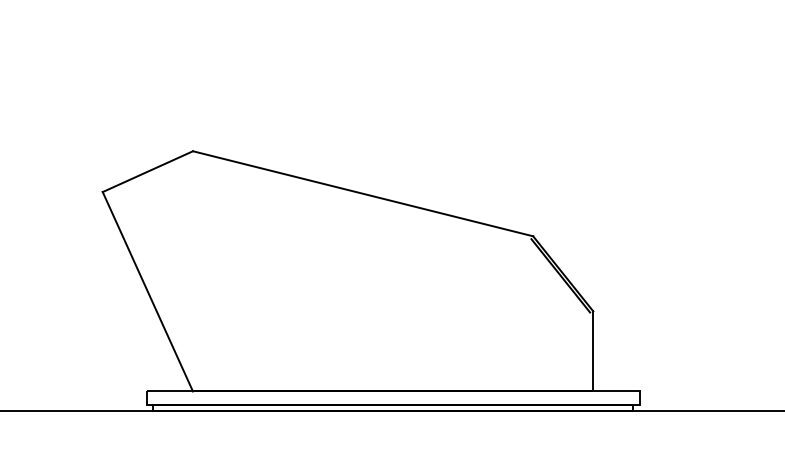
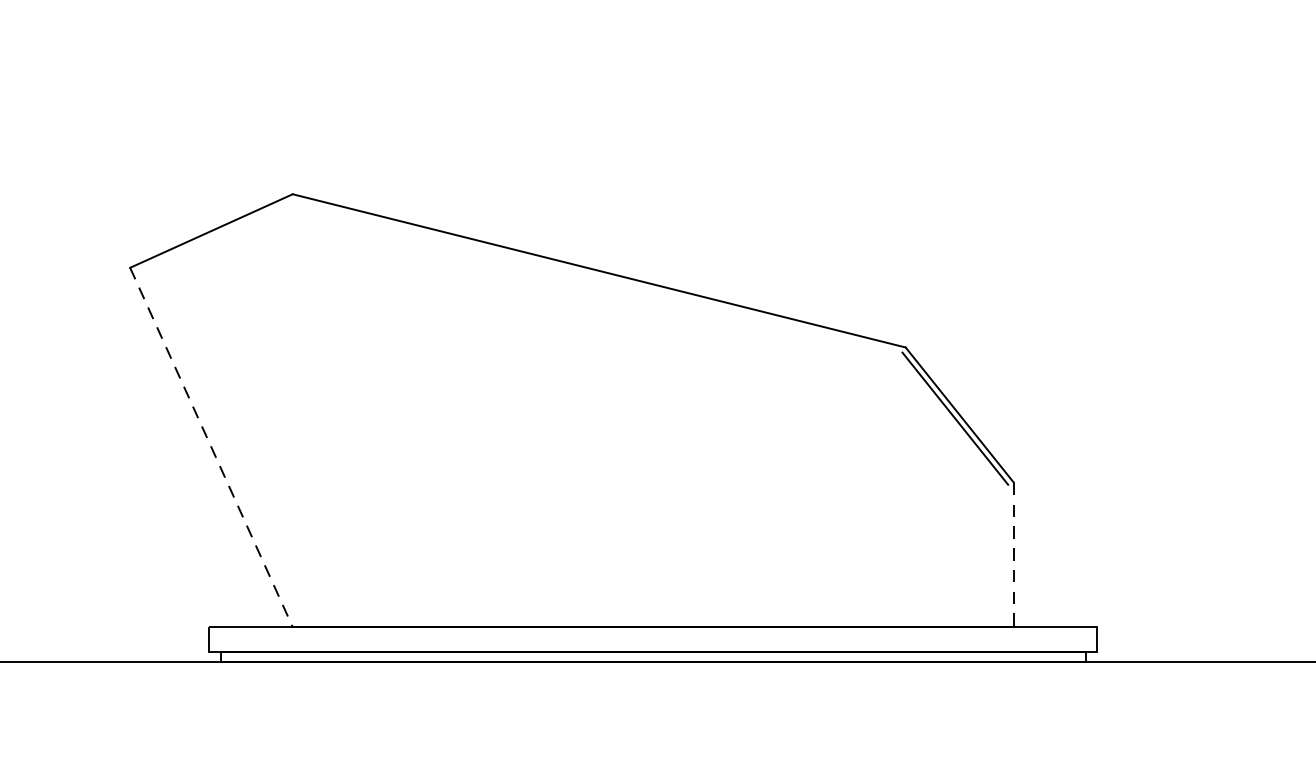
line: (148, 292) -> (212, 448), solid -> dashed
line: (593, 351) -> (1014, 555), solid -> dashed

